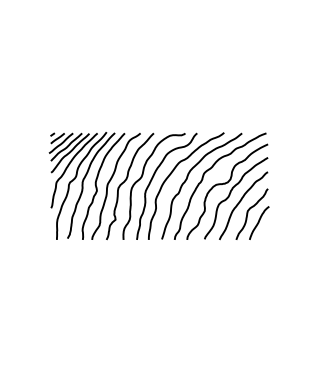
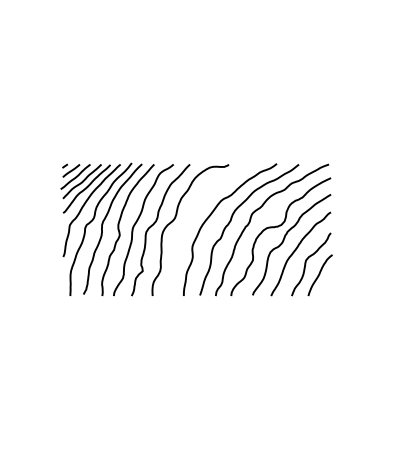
curve: (152, 179) -> (188, 221), removed

